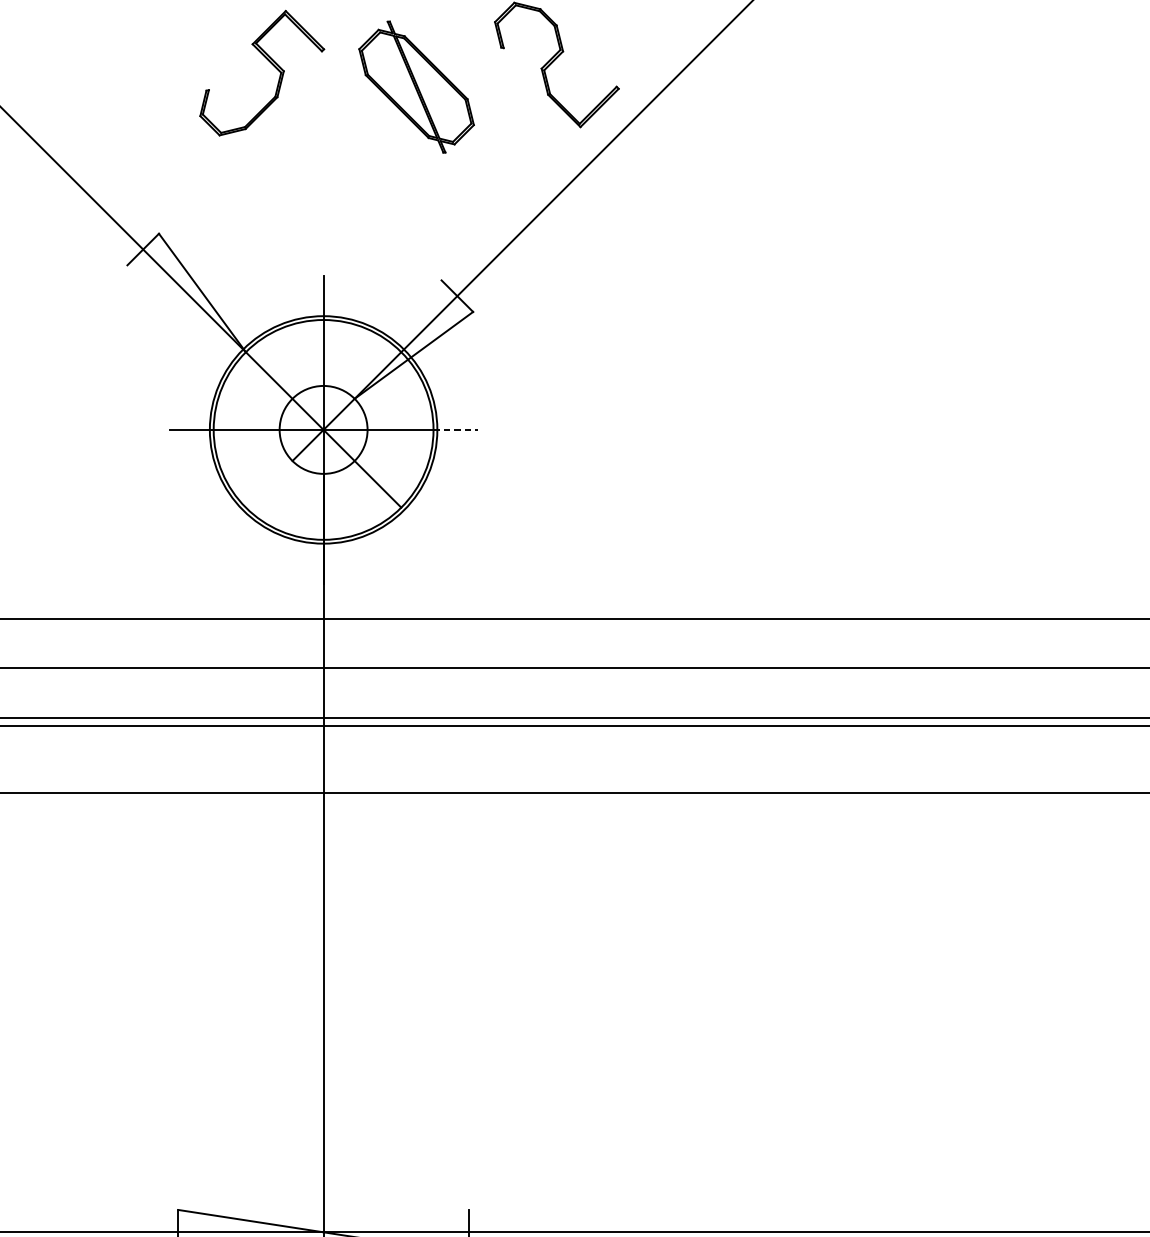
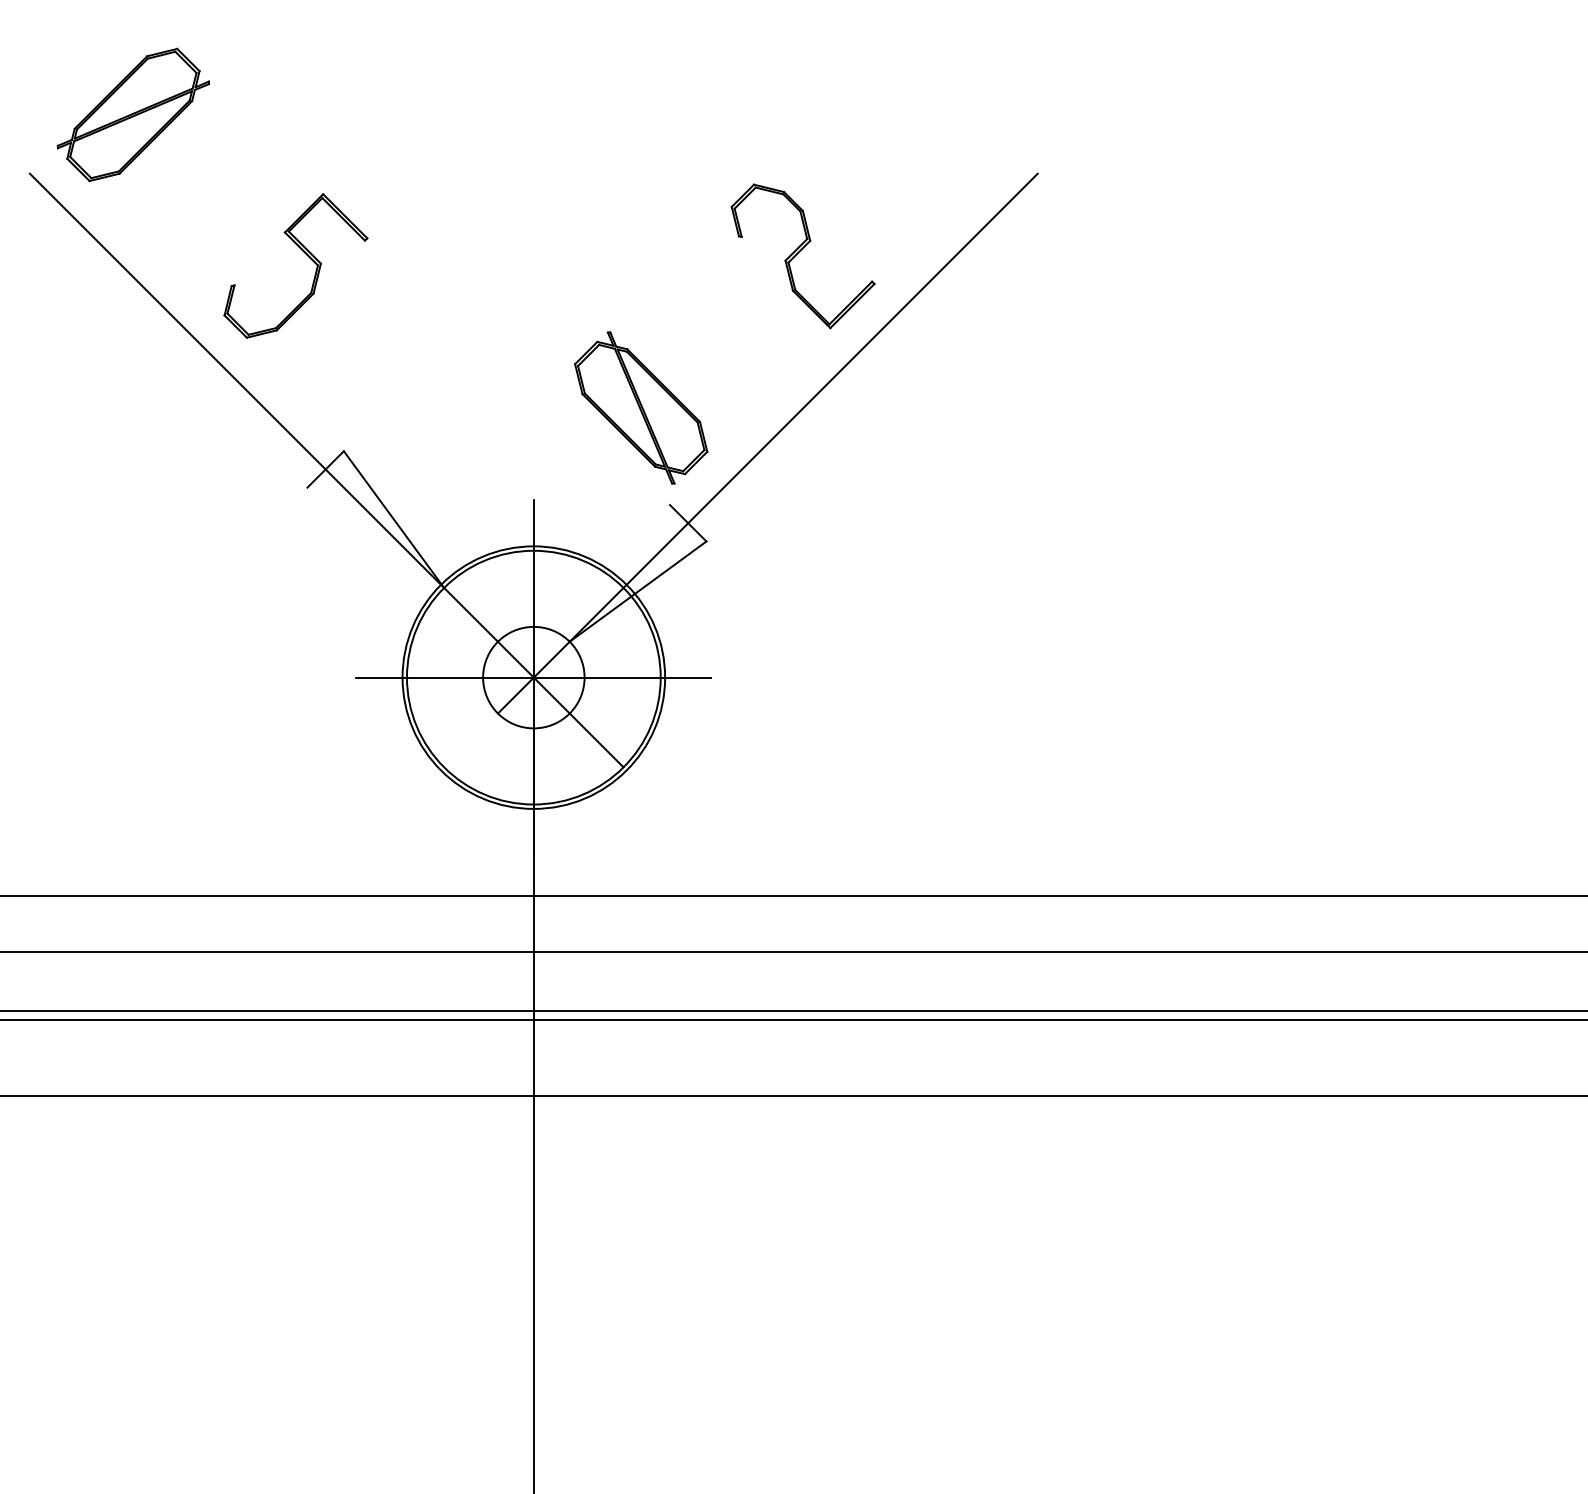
part: (270, 63) -> (305, 254), moved
part: (416, 86) -> (641, 407), moved
line: (455, 429) -> (686, 677), dashed -> solid

